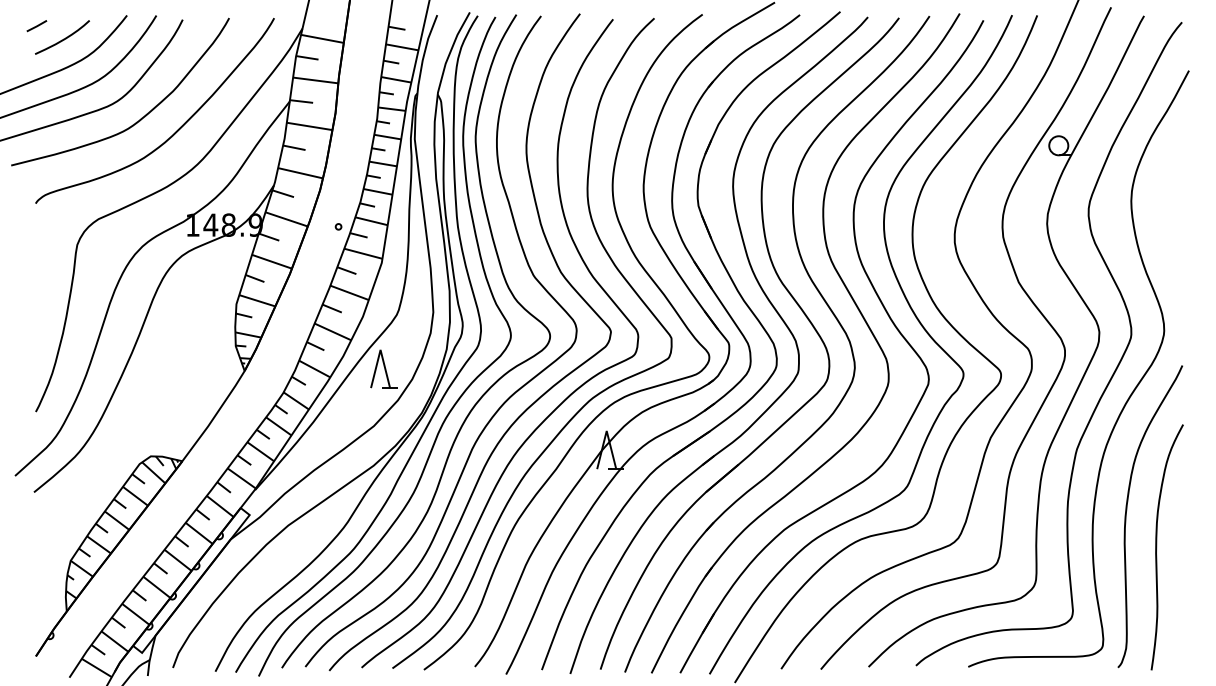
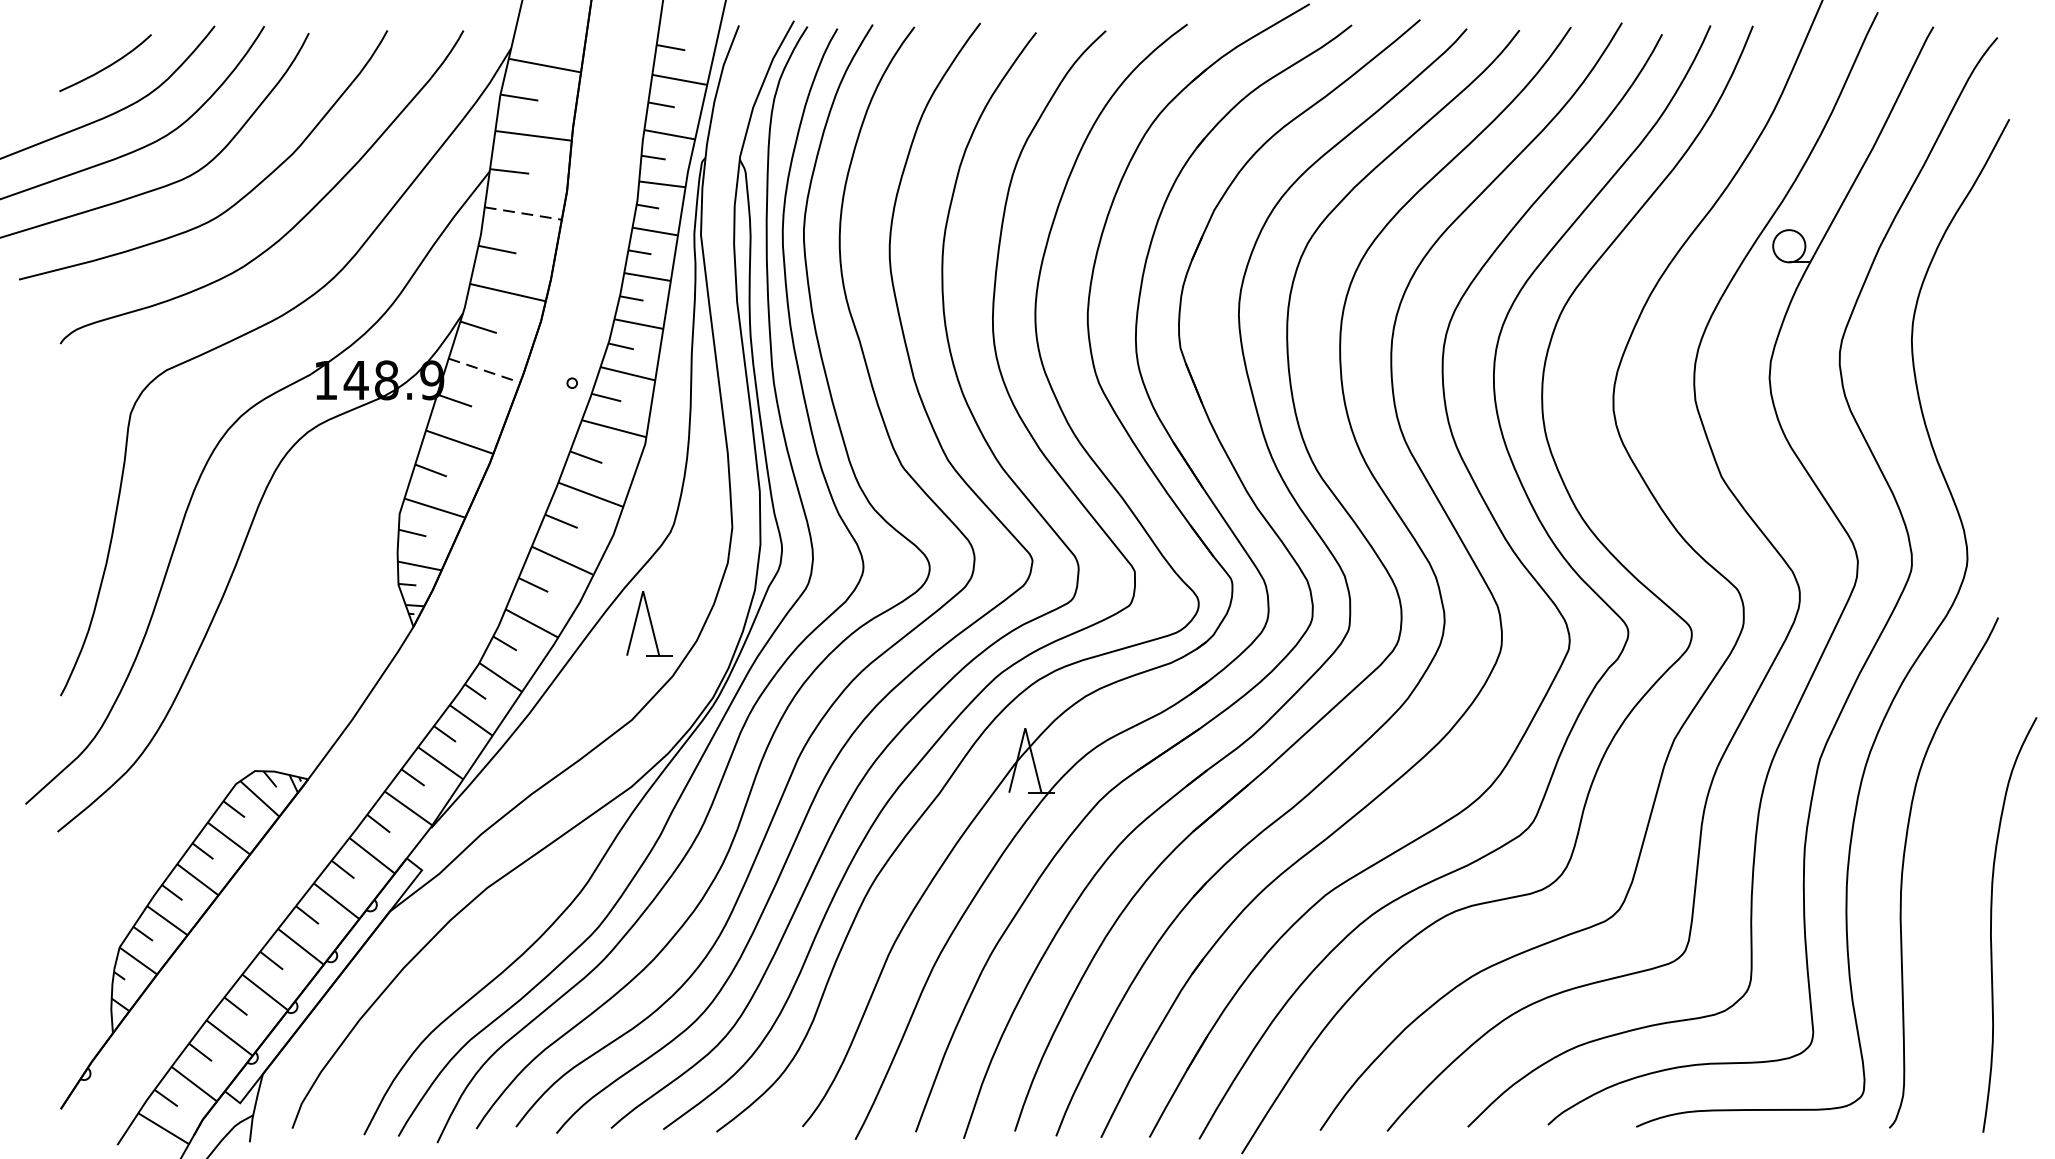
line: (36, 26) -> (61, 44), removed
line: (310, 126) -> (524, 213), solid -> dashed
line: (287, 219) -> (485, 370), solid -> dashed
curve: (1157, 547) -> (1993, 925), moved

